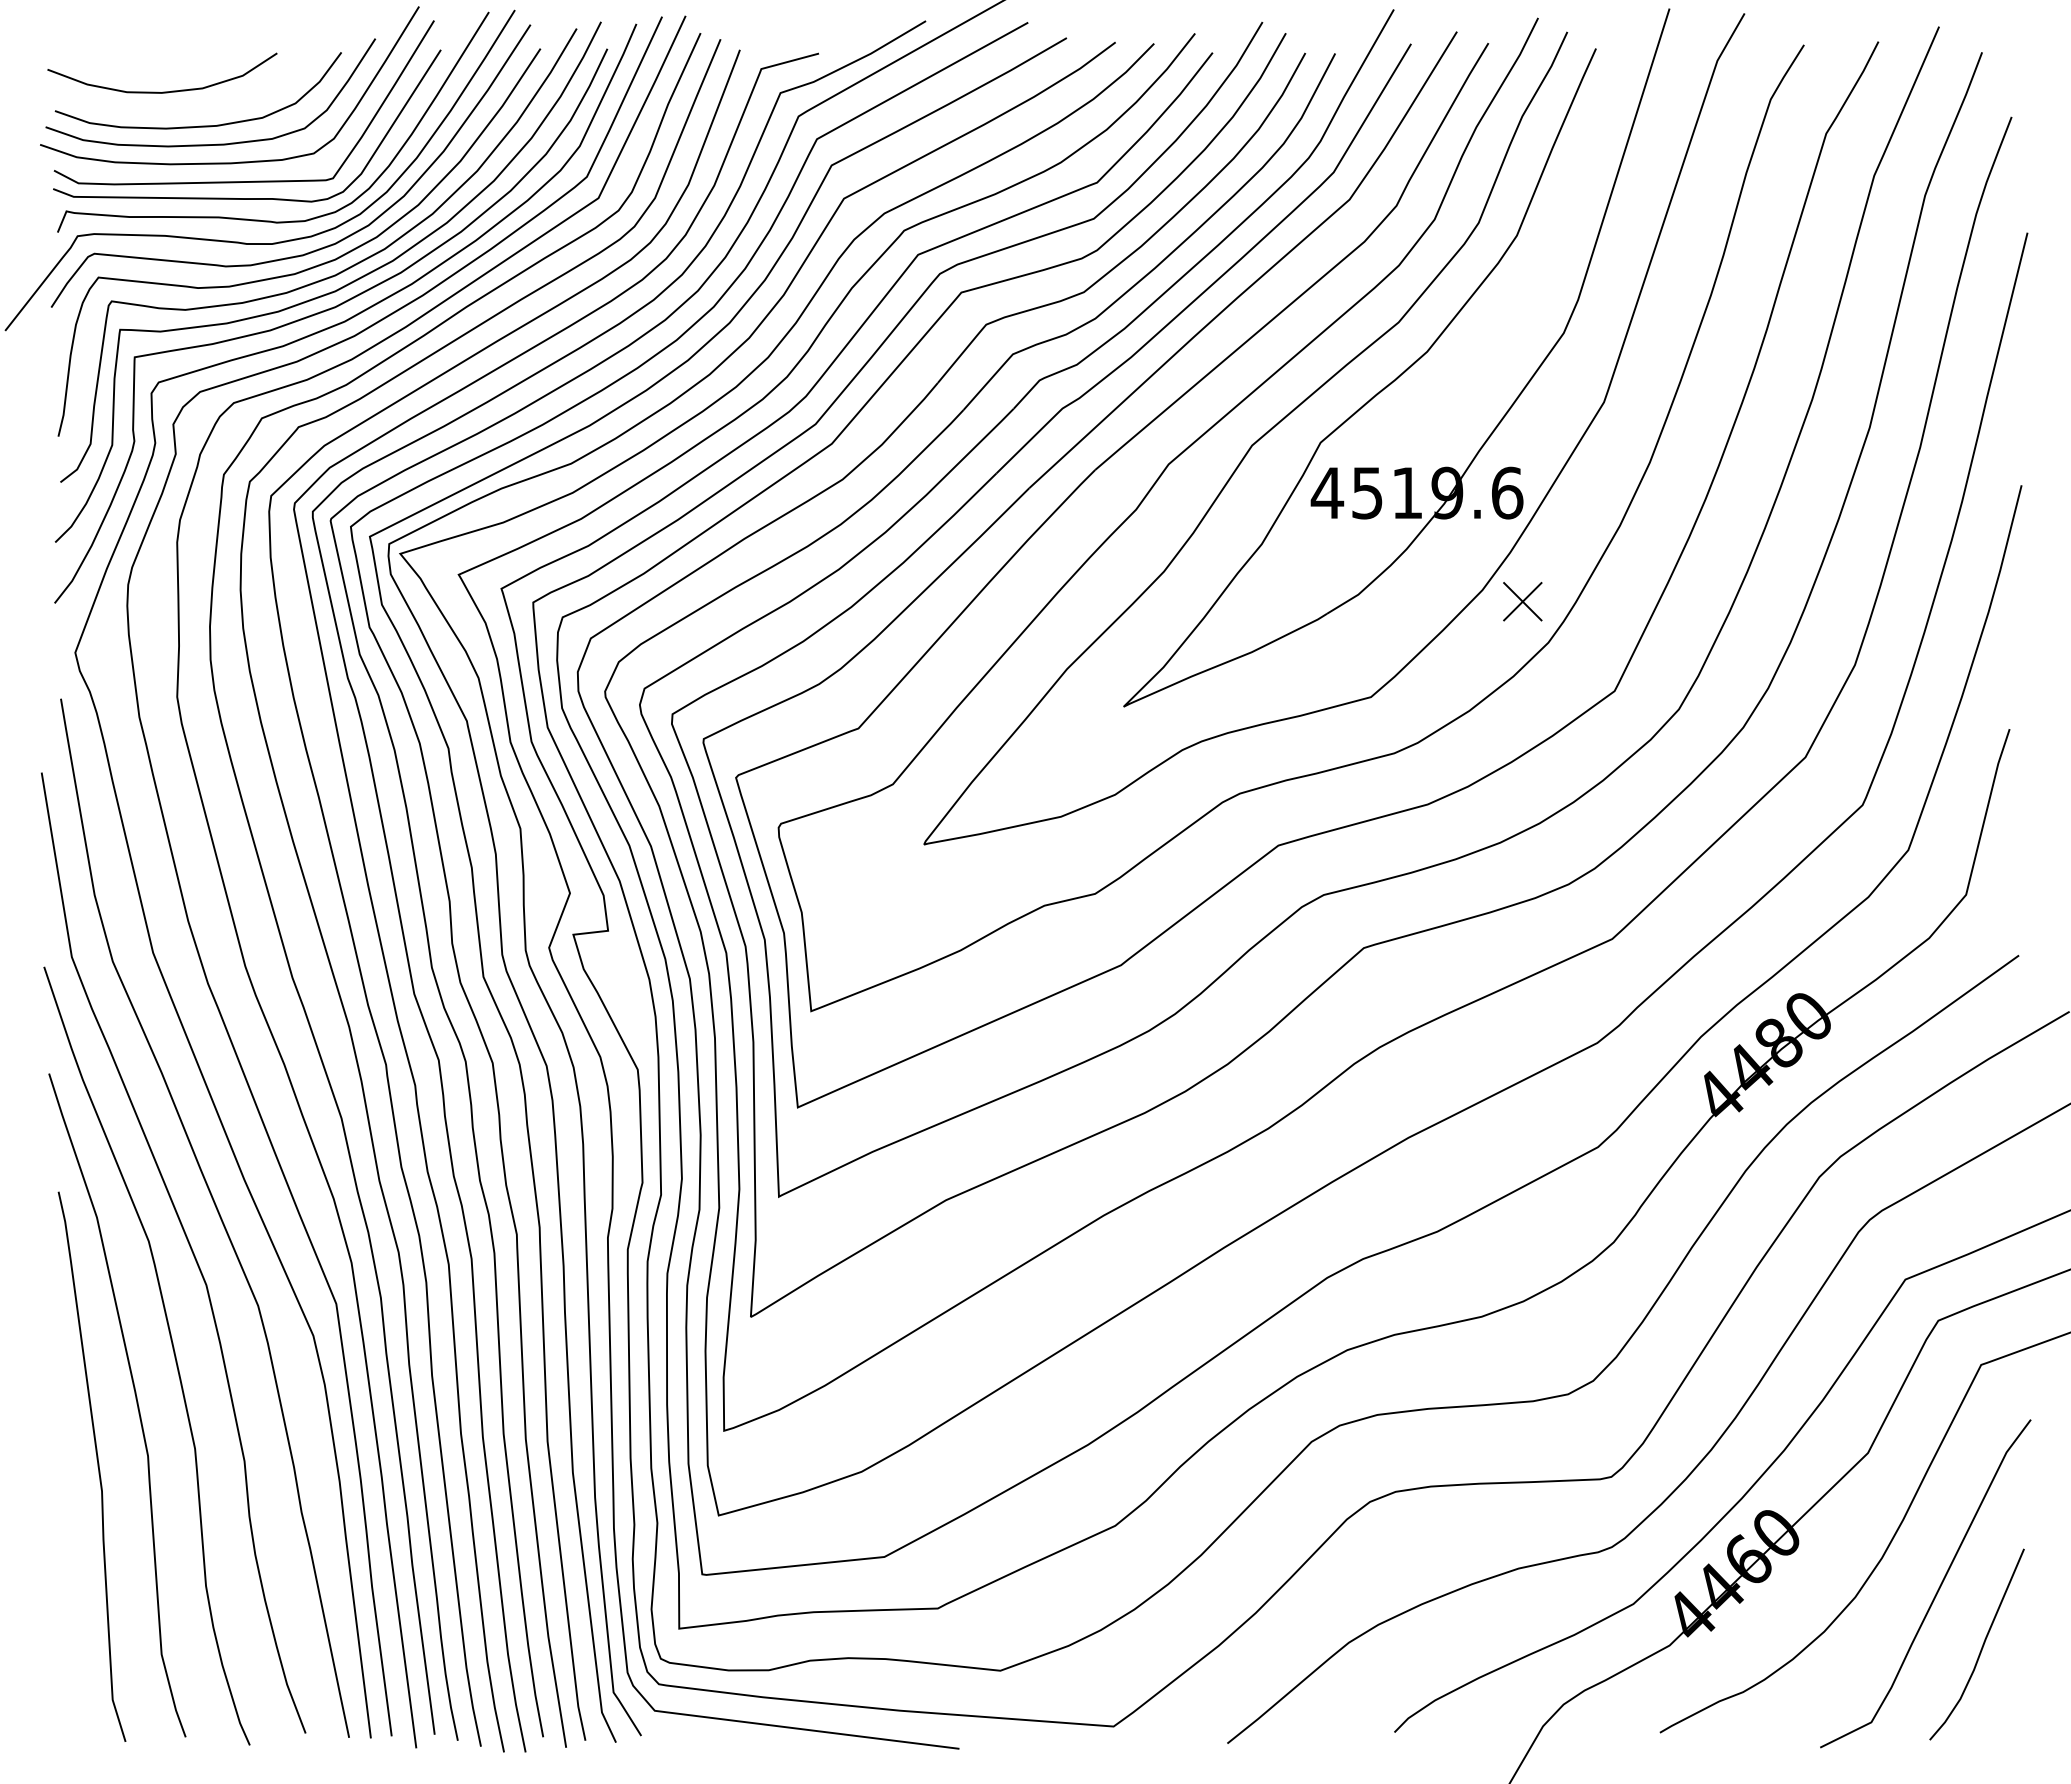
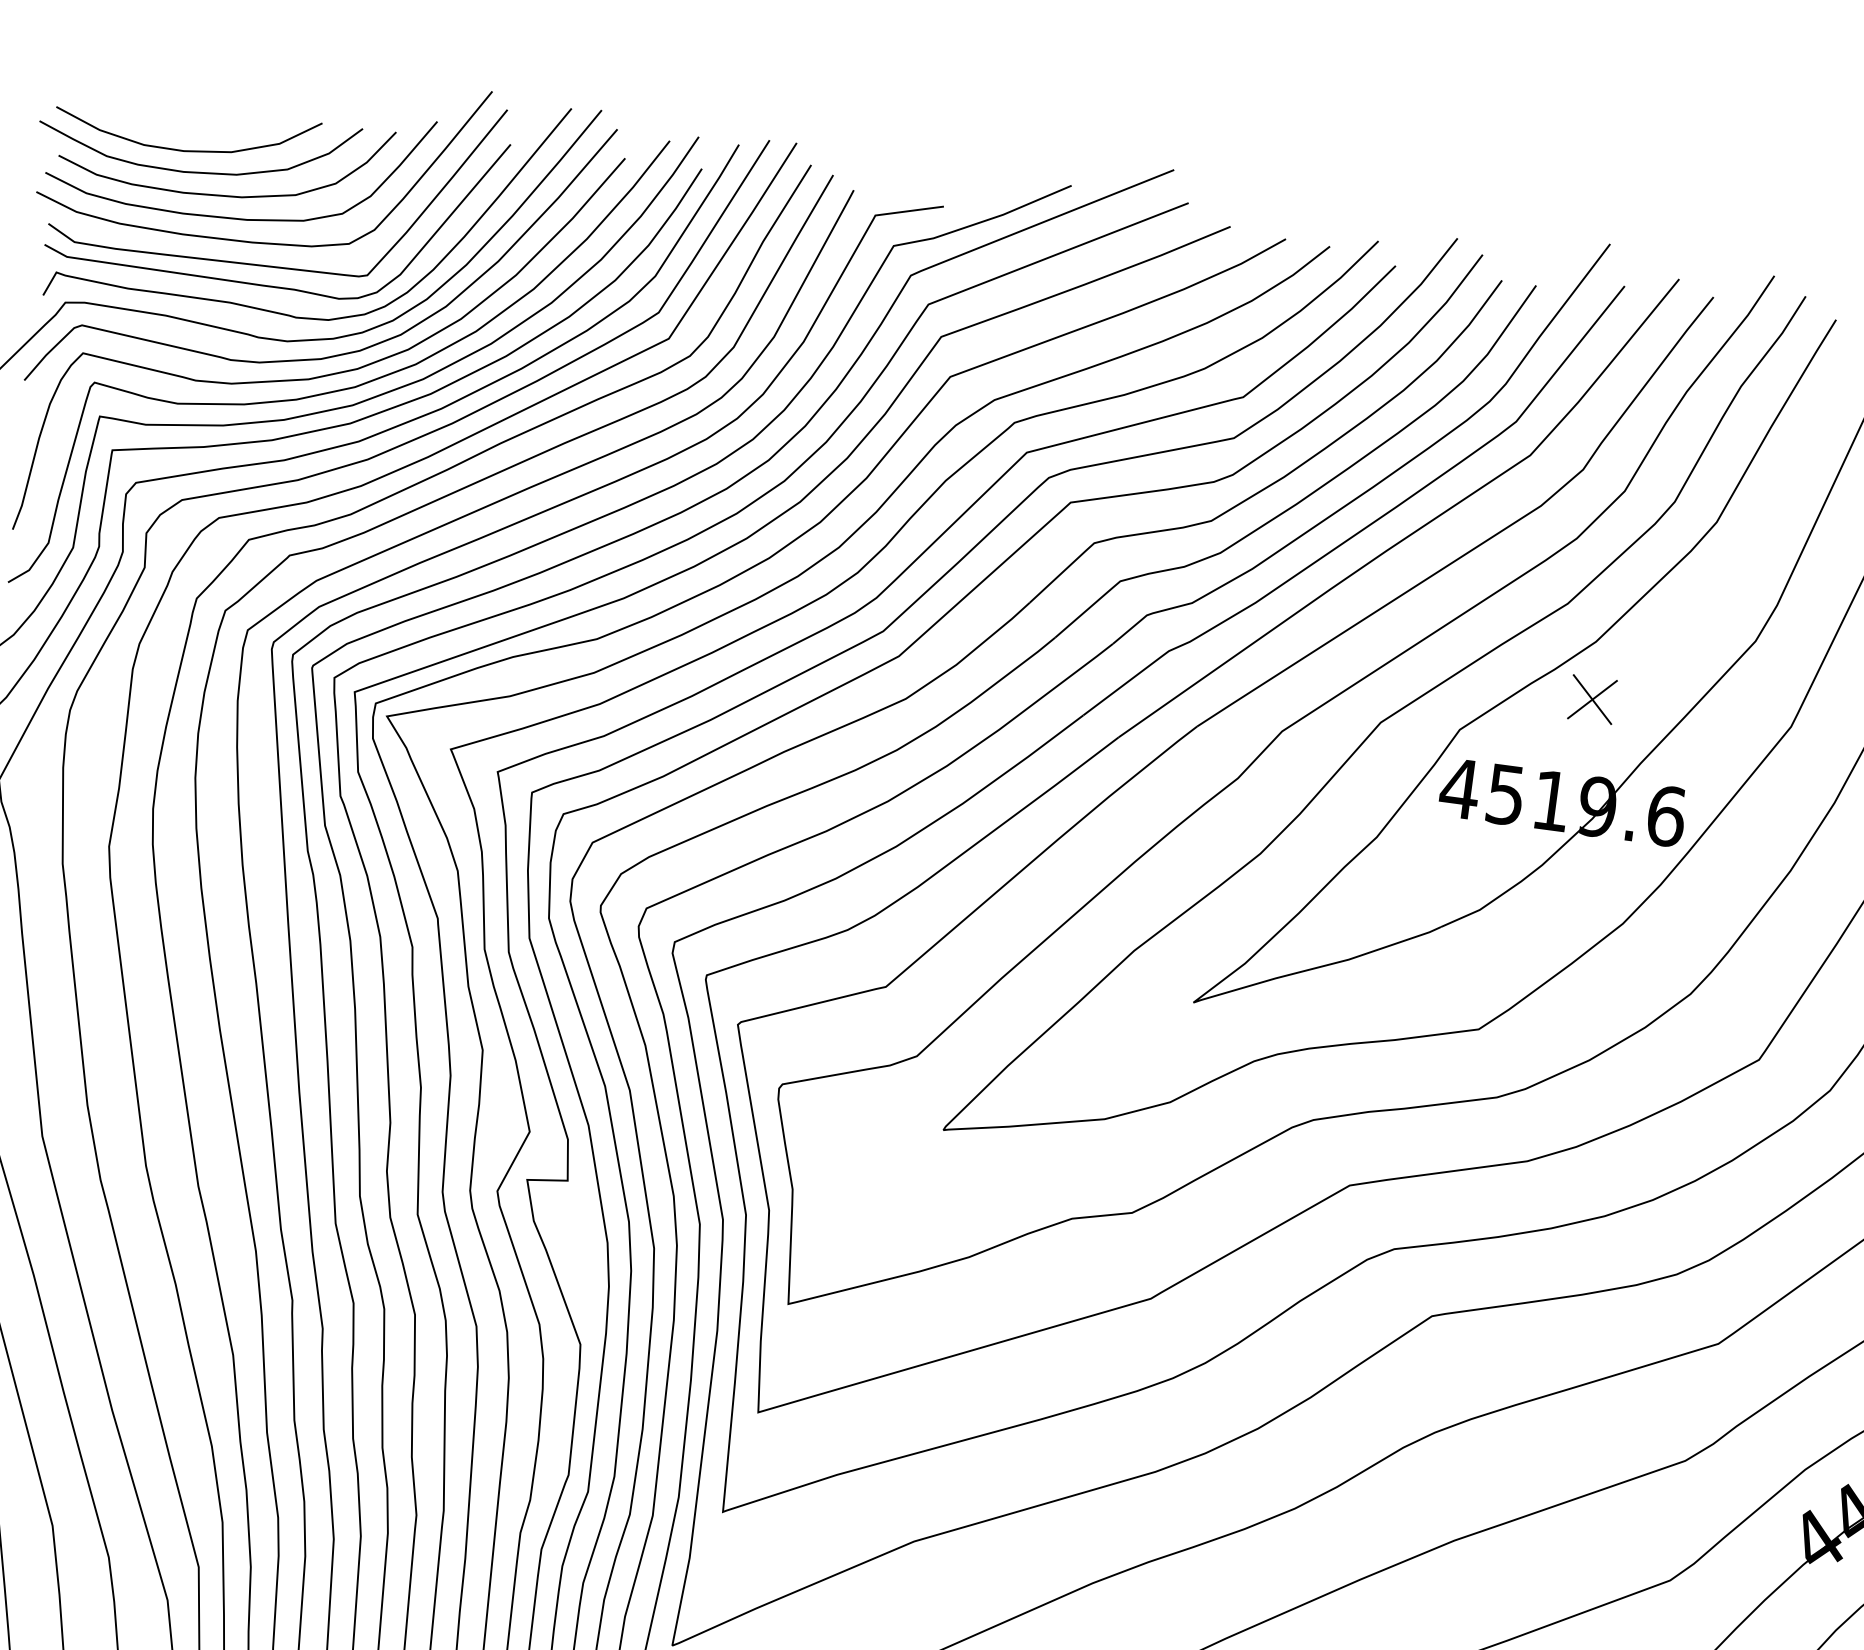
curve: (176, 108) -> (198, 171), added
part: (1522, 601) -> (1592, 699), moved

